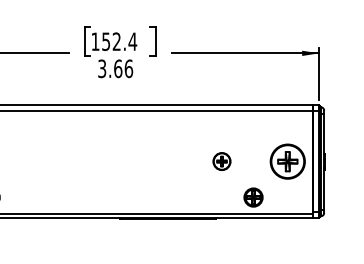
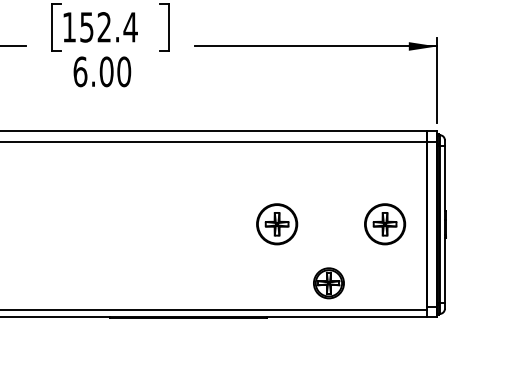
text: (115, 68) -> (102, 71), 3.66 -> 6.00
part: (221, 161) -> (276, 224), size x1.43
part: (287, 161) -> (384, 224), size x0.71

